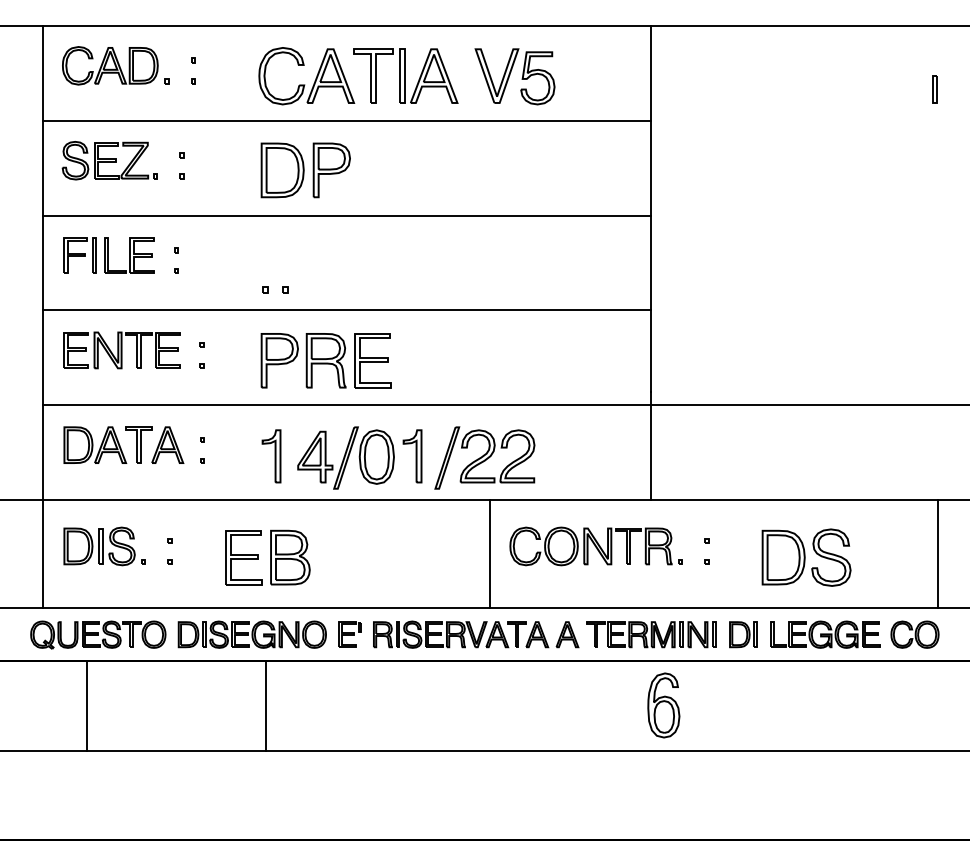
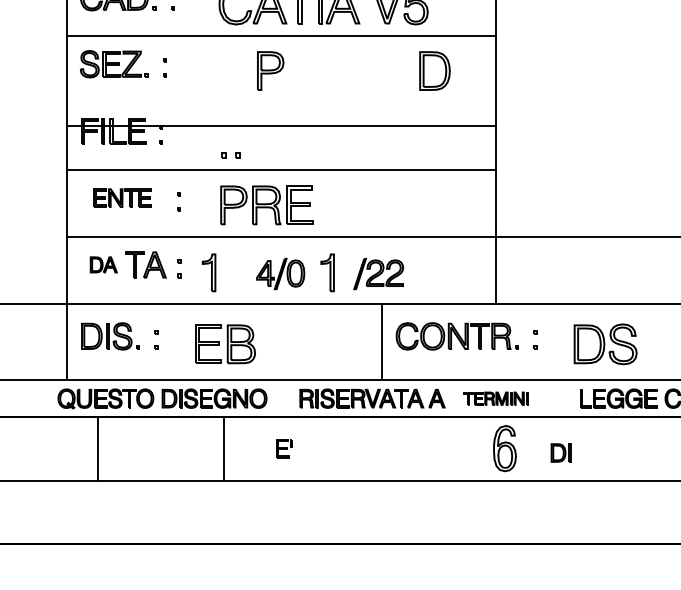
part: (282, 170) -> (434, 71), moved
line: (346, 215) -> (281, 126), moved
part: (121, 350) -> (122, 198), size x0.7
part: (95, 444) -> (103, 264), size x0.6
part: (271, 456) -> (209, 272), moved
part: (345, 457) -> (280, 273), size x0.7
part: (484, 457) -> (378, 273), size x0.7
part: (349, 634) -> (283, 448), moved
part: (651, 634) -> (496, 398), size x0.7
part: (743, 634) -> (561, 452), moved

